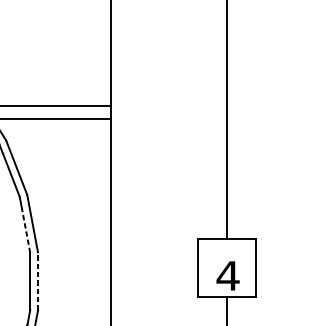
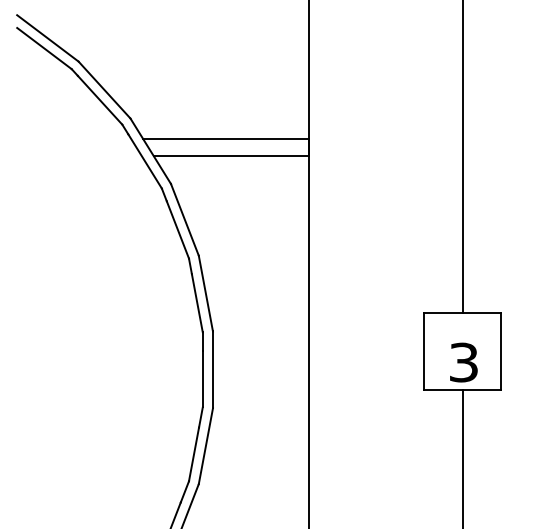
line: (26, 231) -> (197, 303), dashed -> solid
text: (227, 275) -> (463, 362), 4 -> 3
line: (37, 281) -> (212, 369), dashed -> solid

